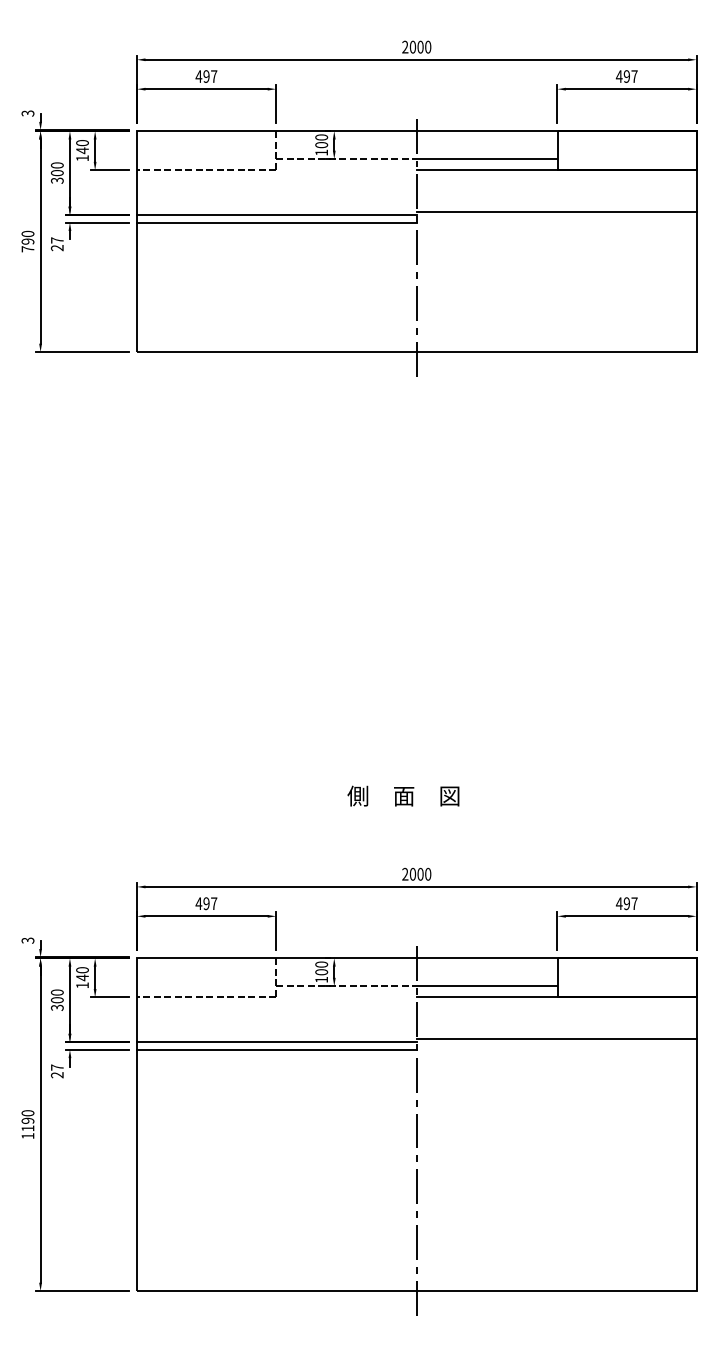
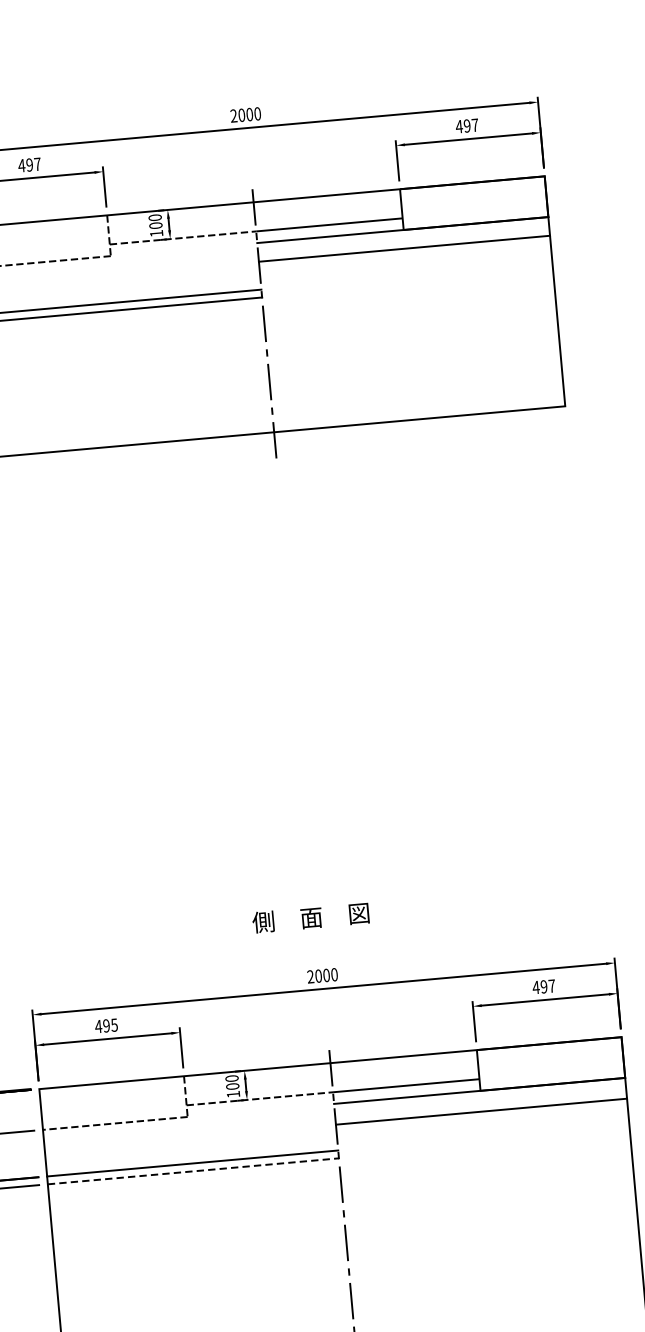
line: (556, 212) -> (404, 249), moved
text: (403, 795) -> (310, 917), moved
text: (214, 903) -> (114, 1024), 497 -> 495
line: (556, 1039) -> (481, 1111), moved
line: (276, 1049) -> (192, 1171), solid -> dashed

